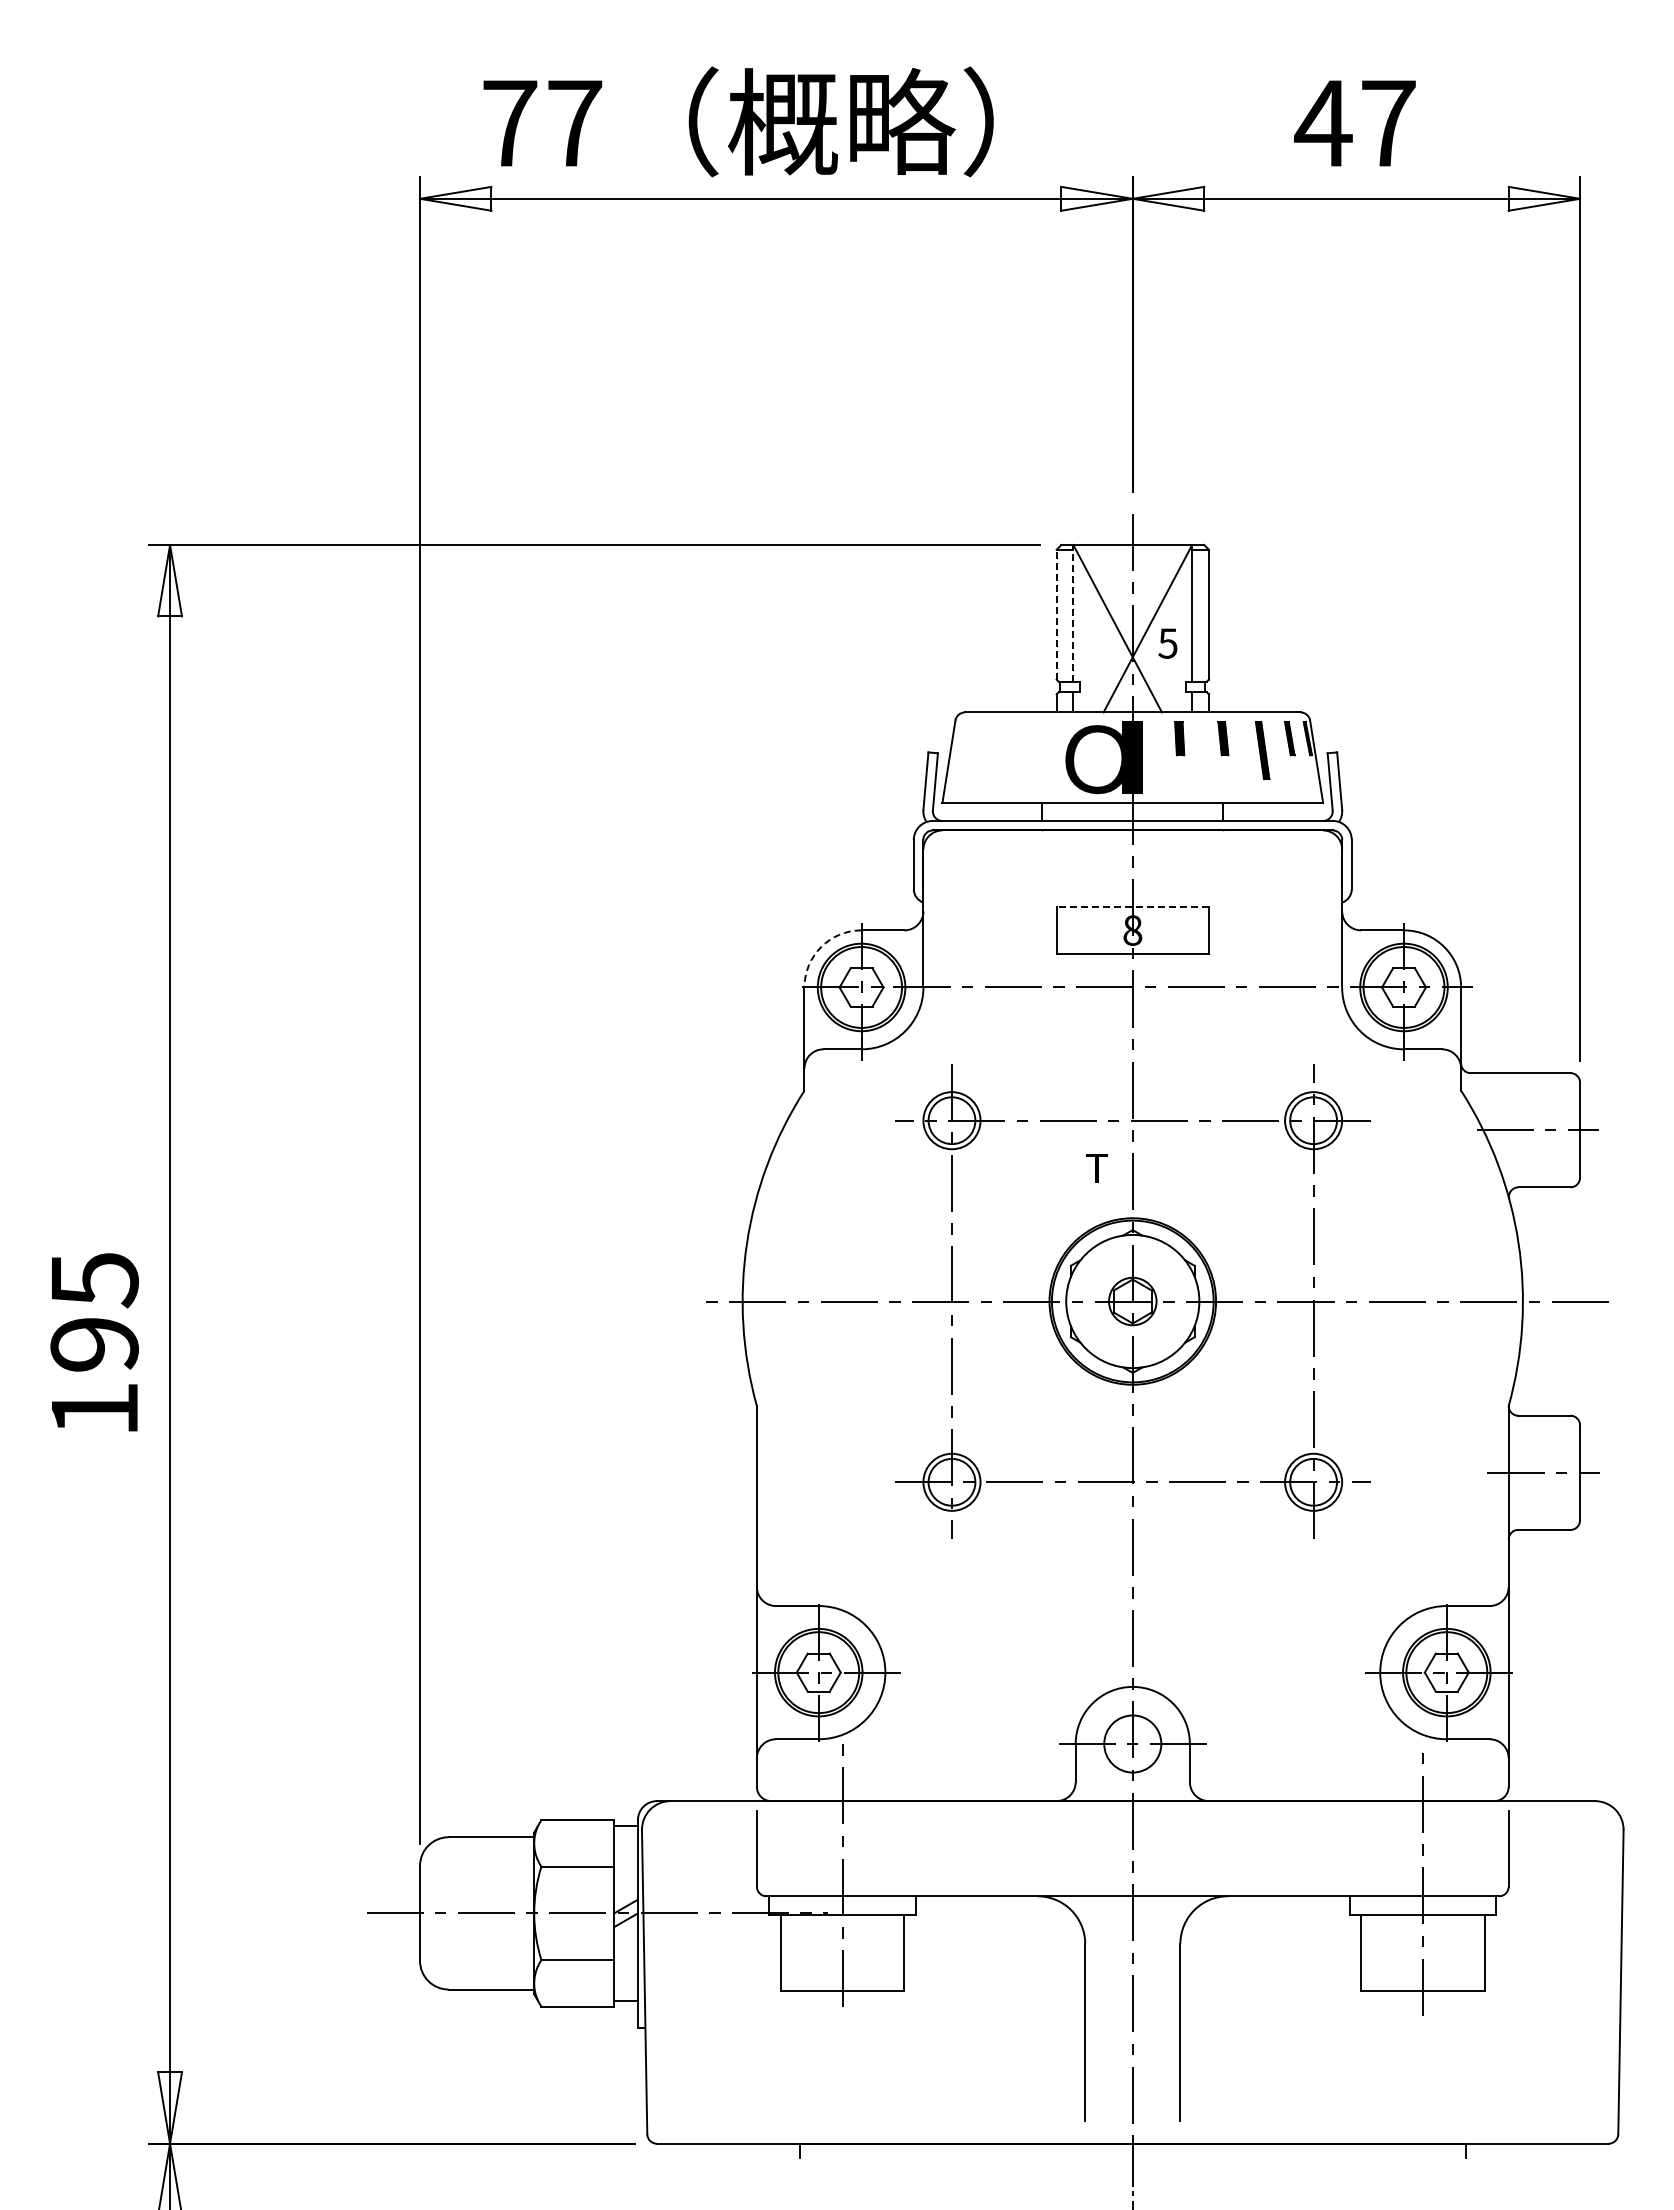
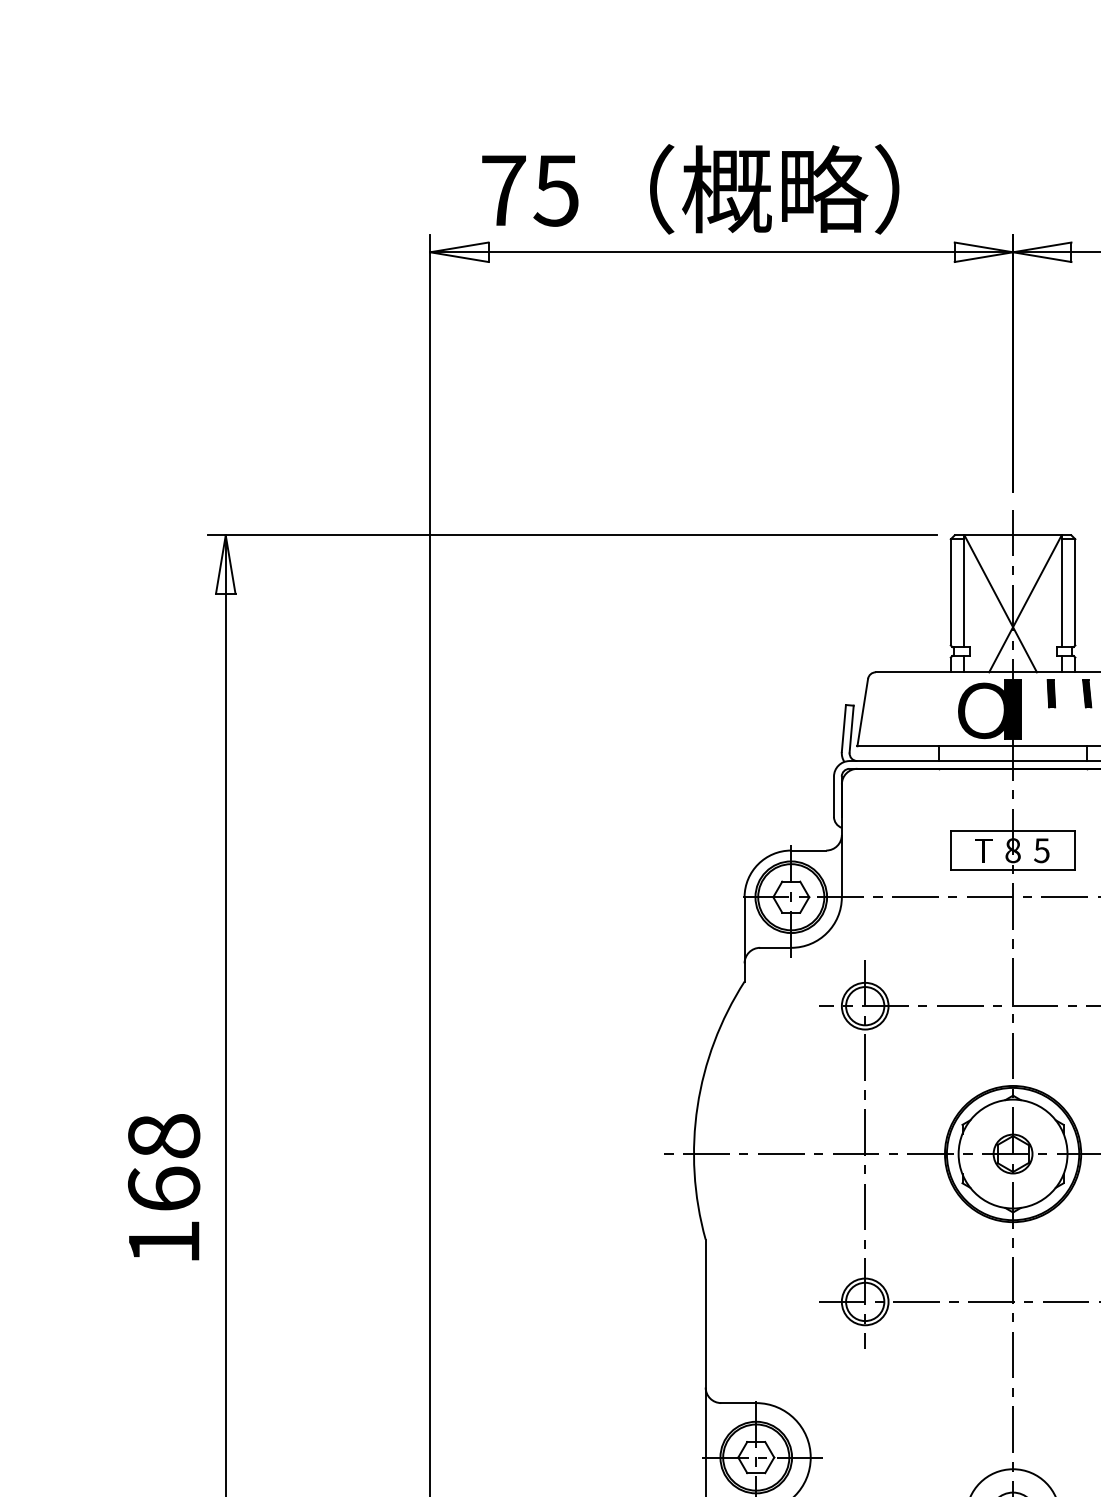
text: (574, 123) -> (556, 190), 77 -> 75
line: (1073, 612) -> (964, 590), dashed -> solid
line: (1056, 614) -> (950, 592), dashed -> solid
text: (1167, 643) -> (1041, 850), moved
line: (1132, 906) -> (1012, 831), dashed -> solid
arc: (821, 947) -> (758, 864), dashed -> solid
text: (1096, 1168) -> (983, 850), moved
text: (94, 1311) -> (163, 1162), 195 -> 168

